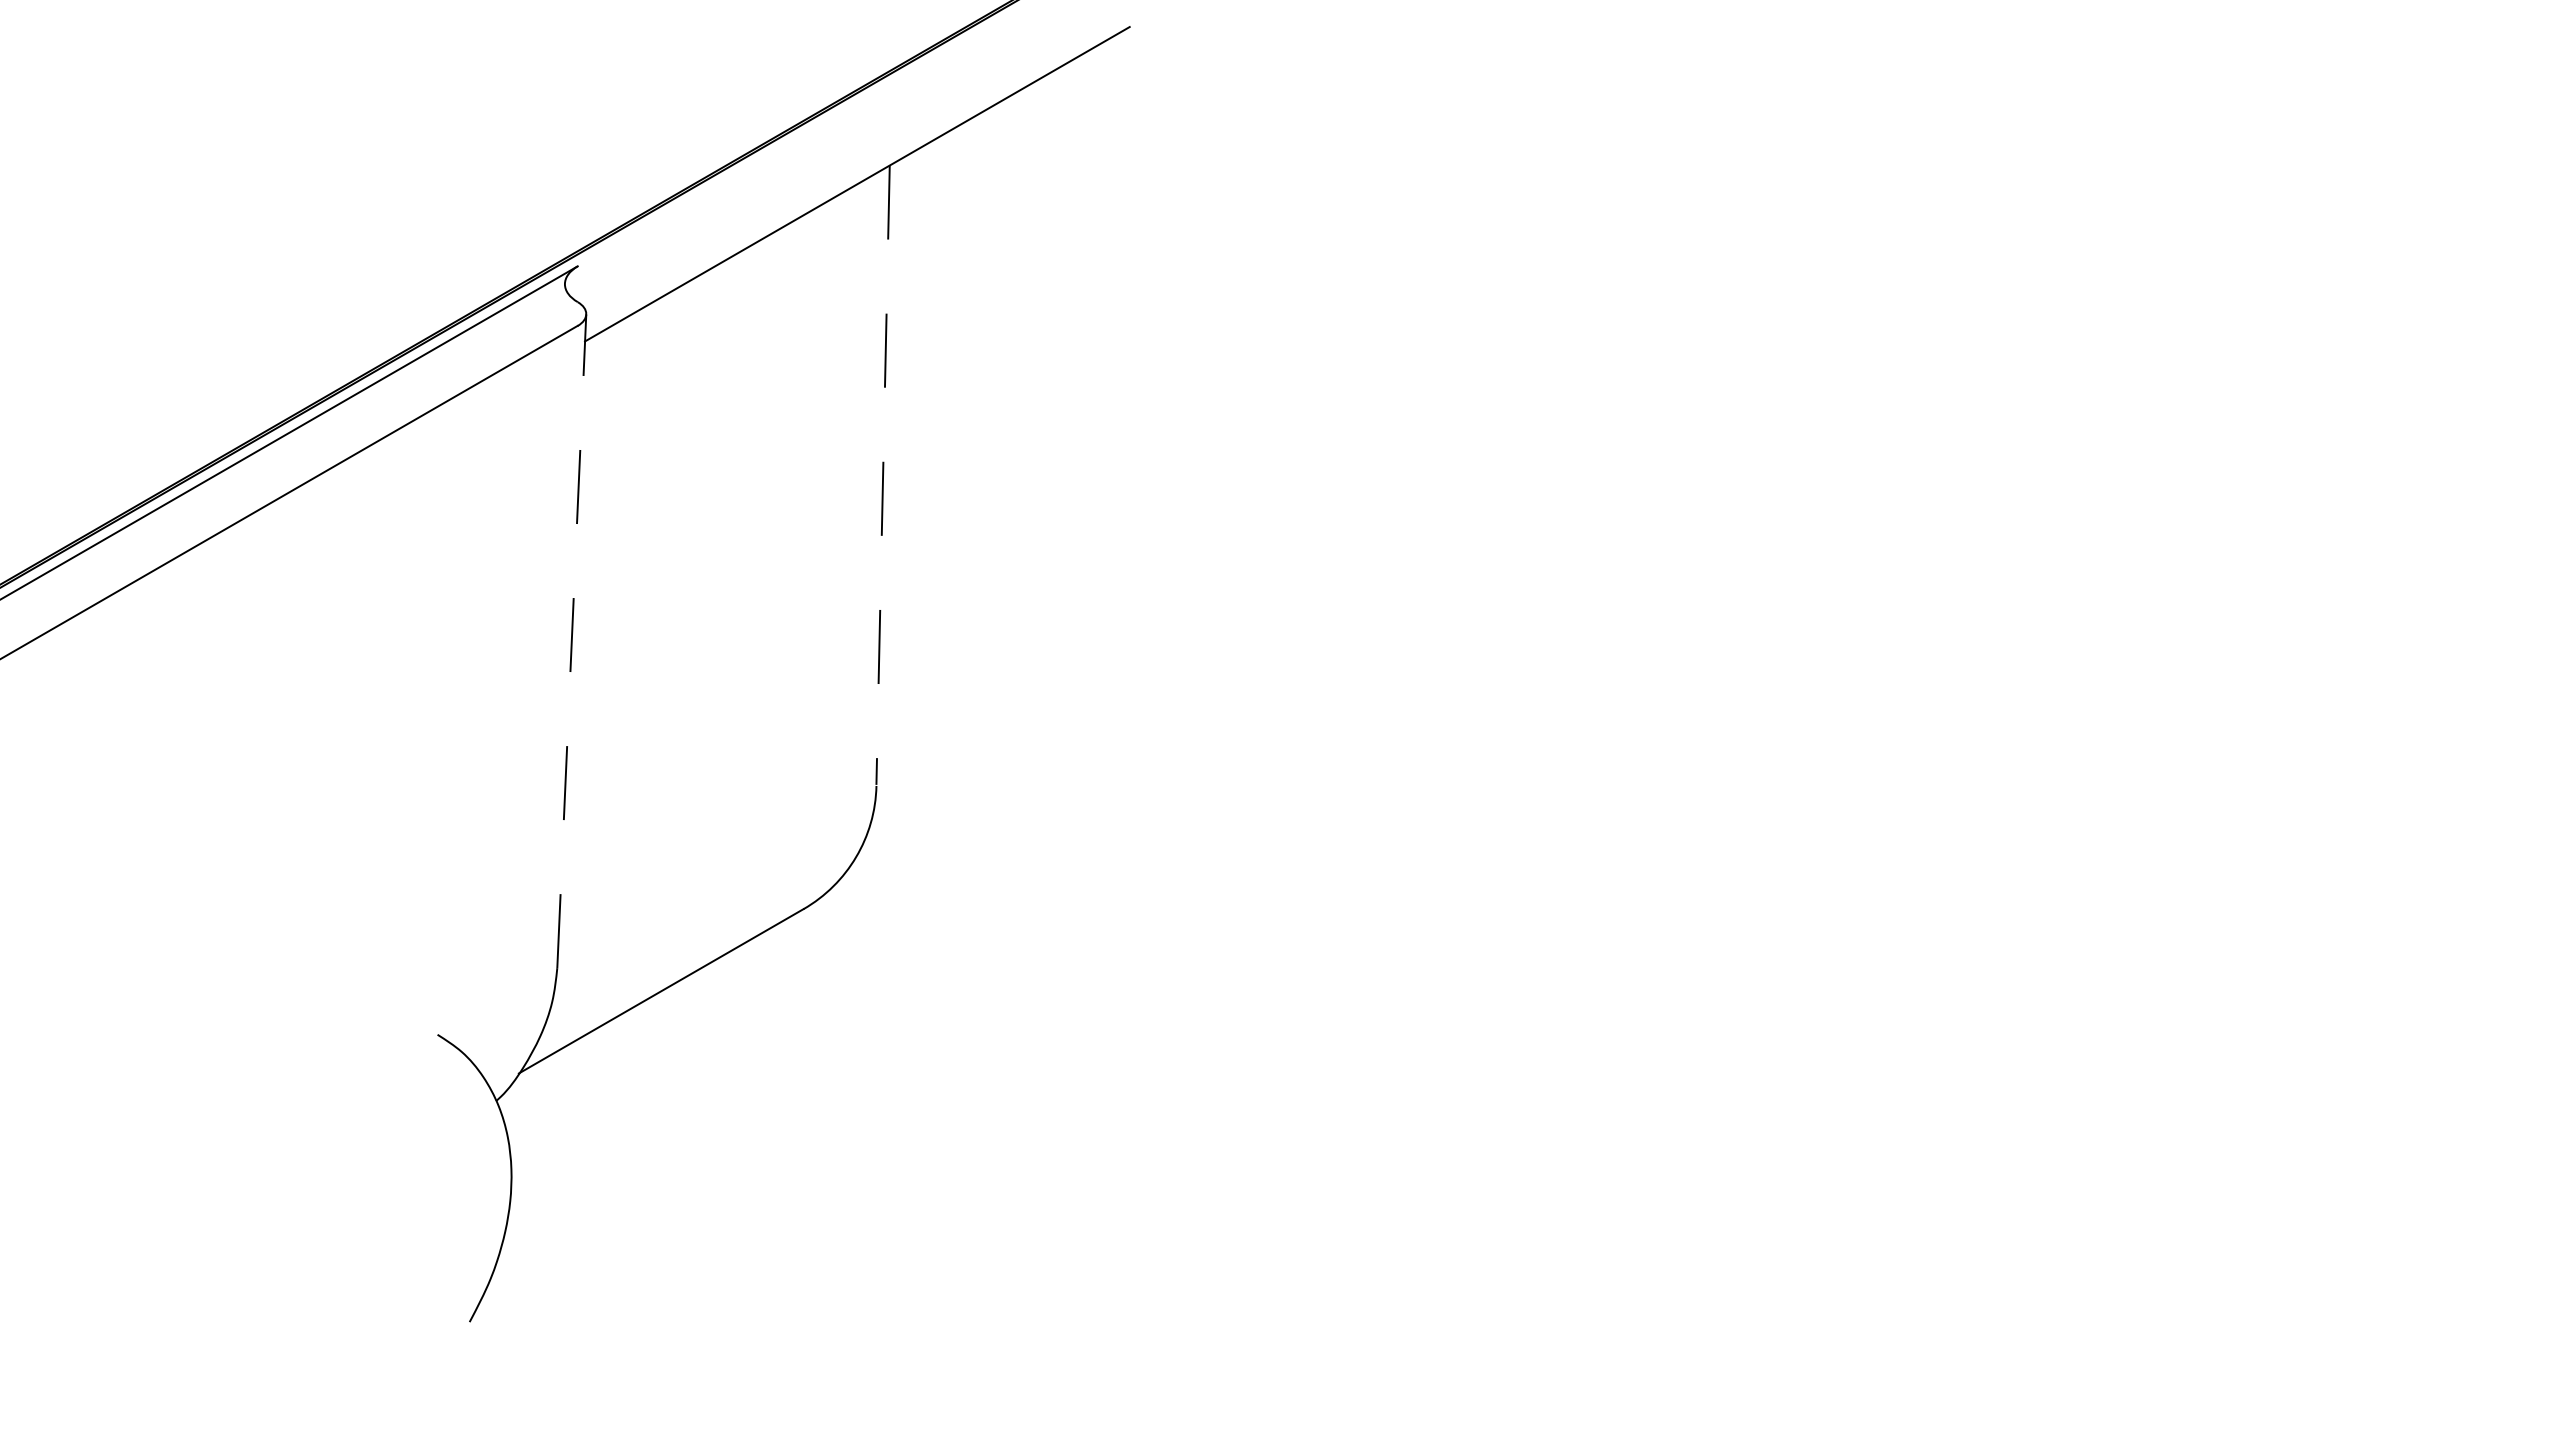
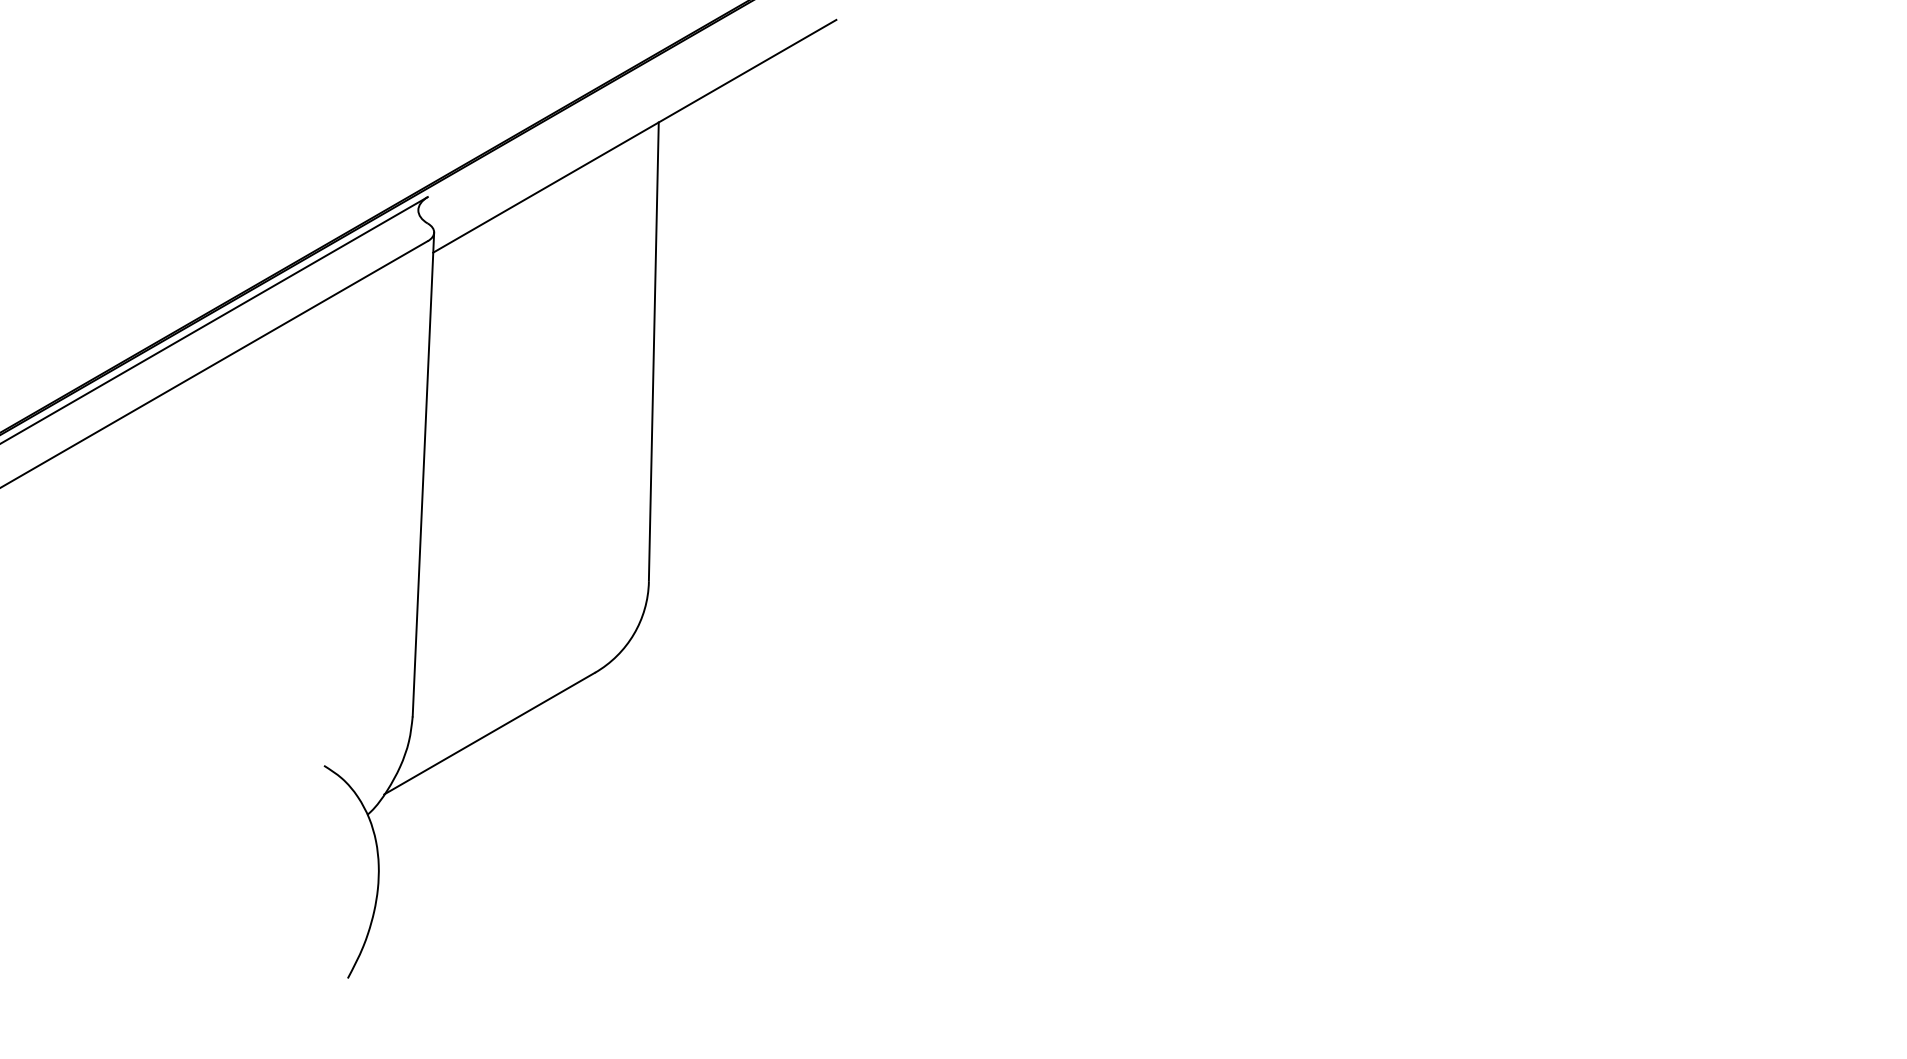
line: (883, 475) -> (654, 351), dashed -> solid
line: (571, 640) -> (423, 473), dashed -> solid

